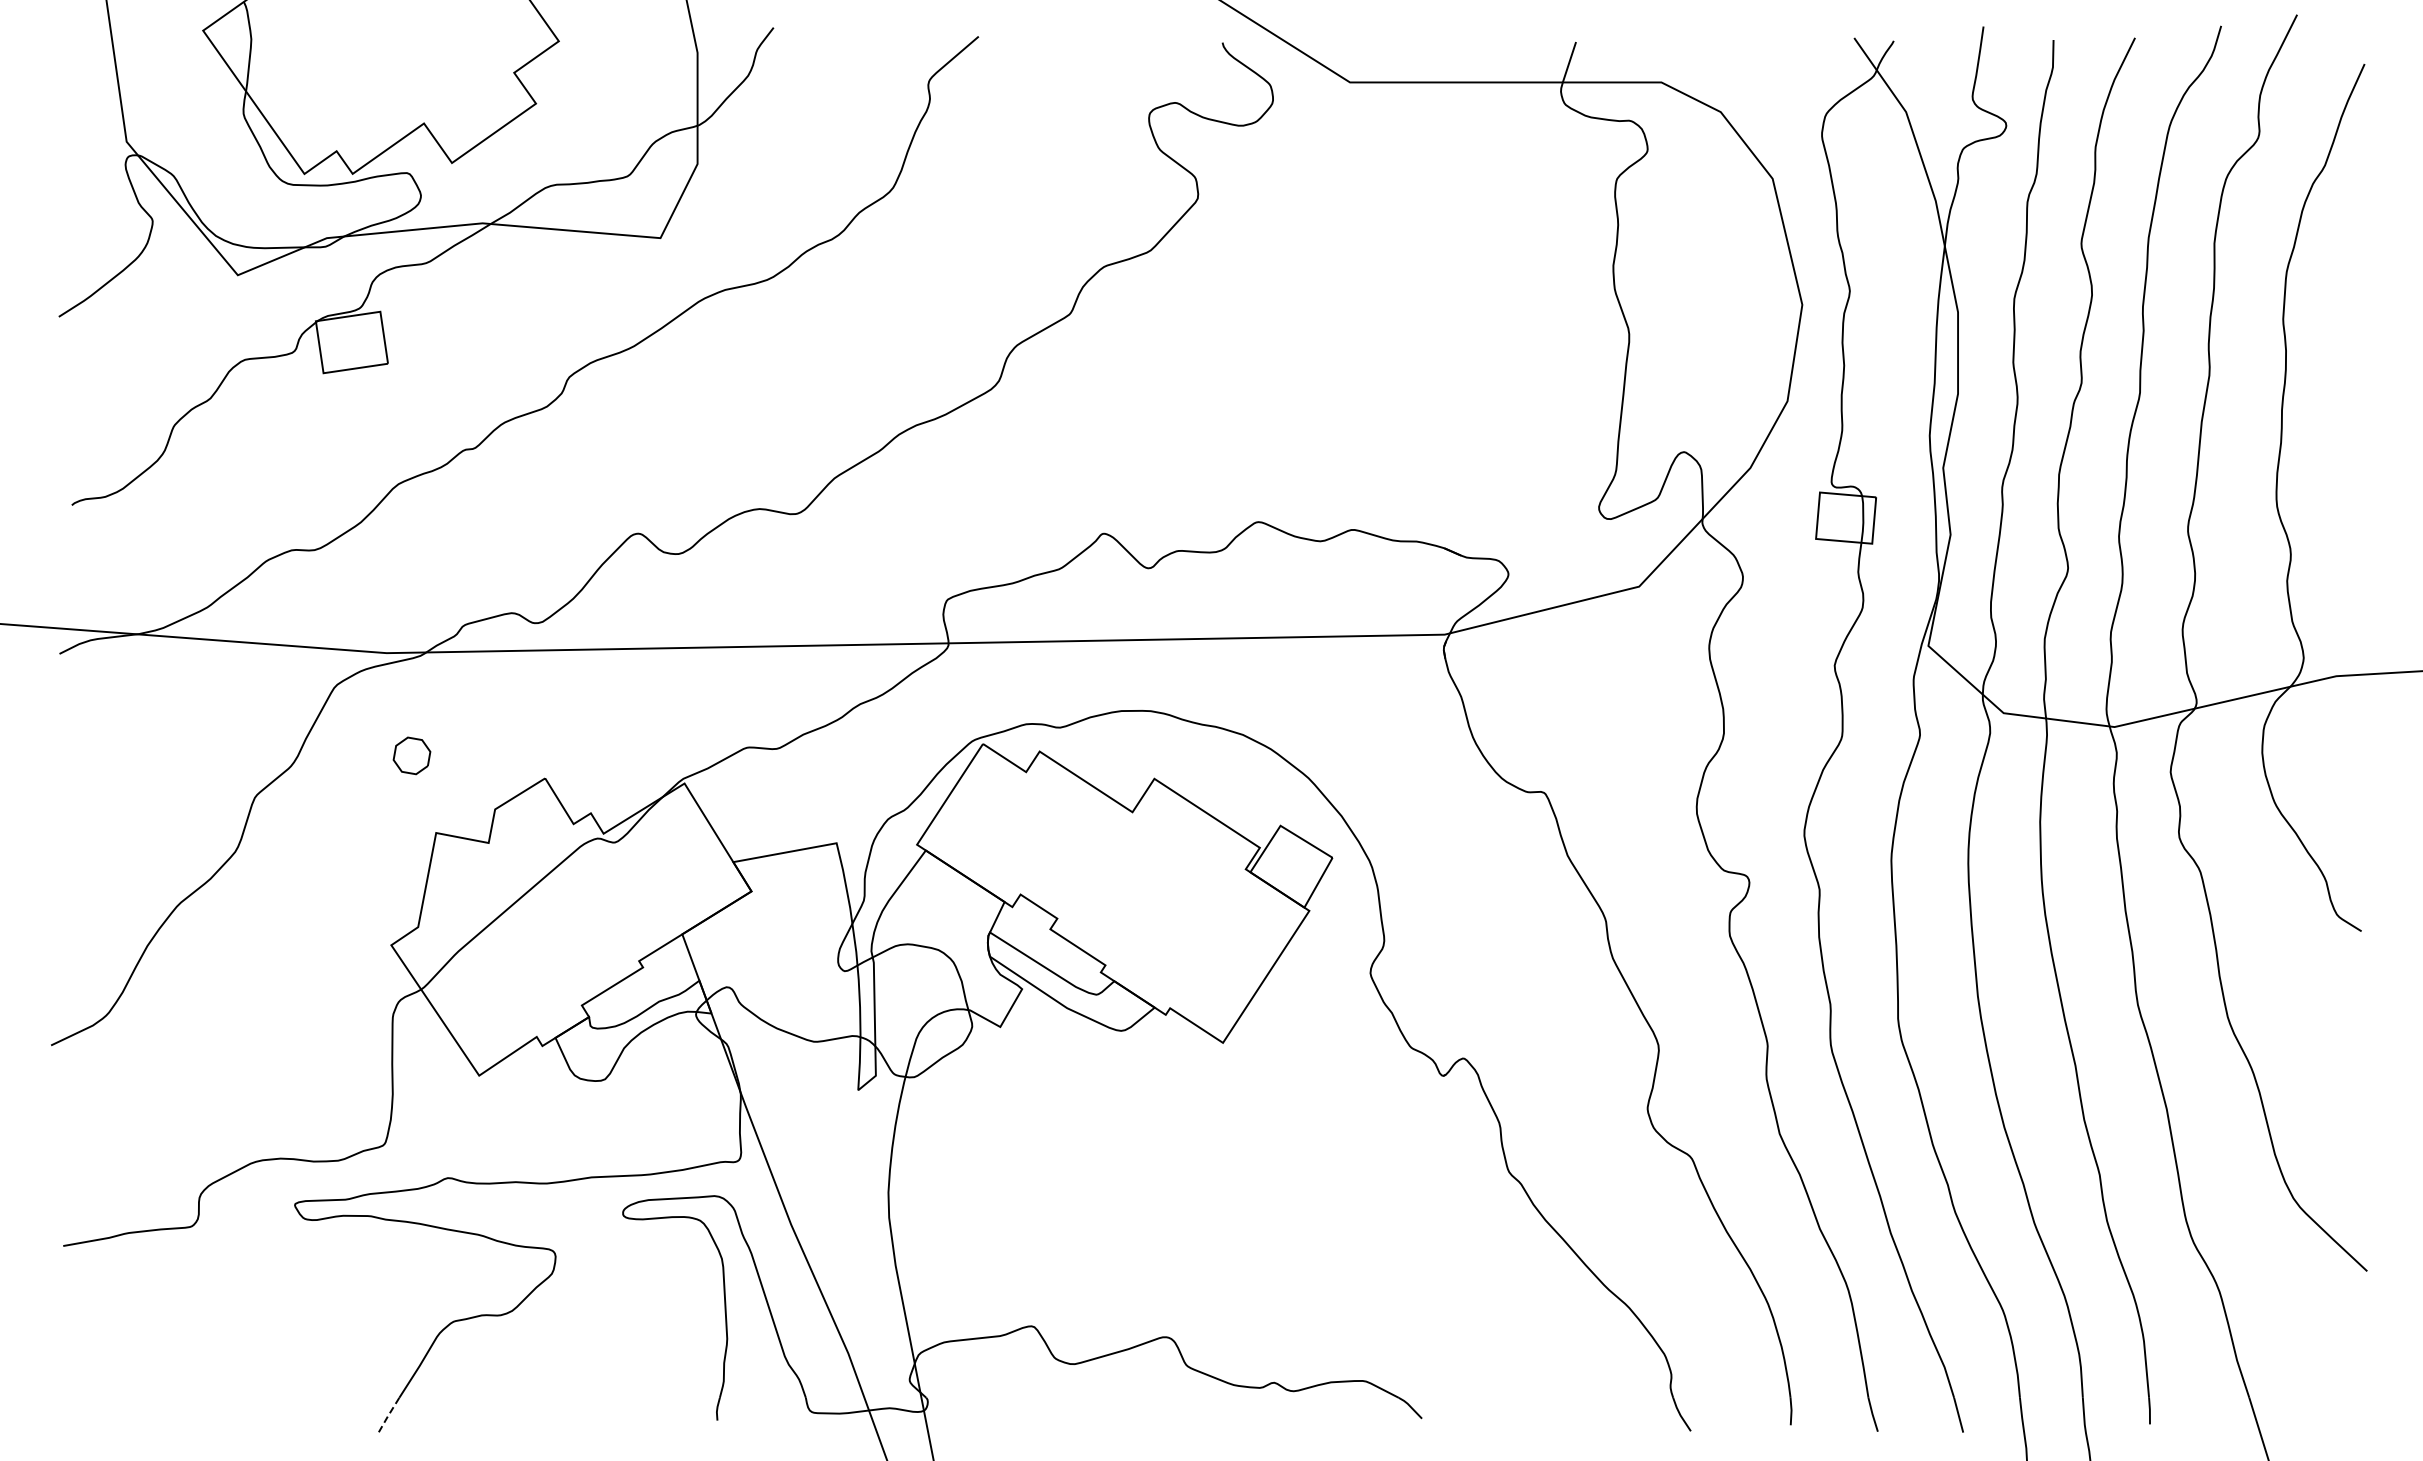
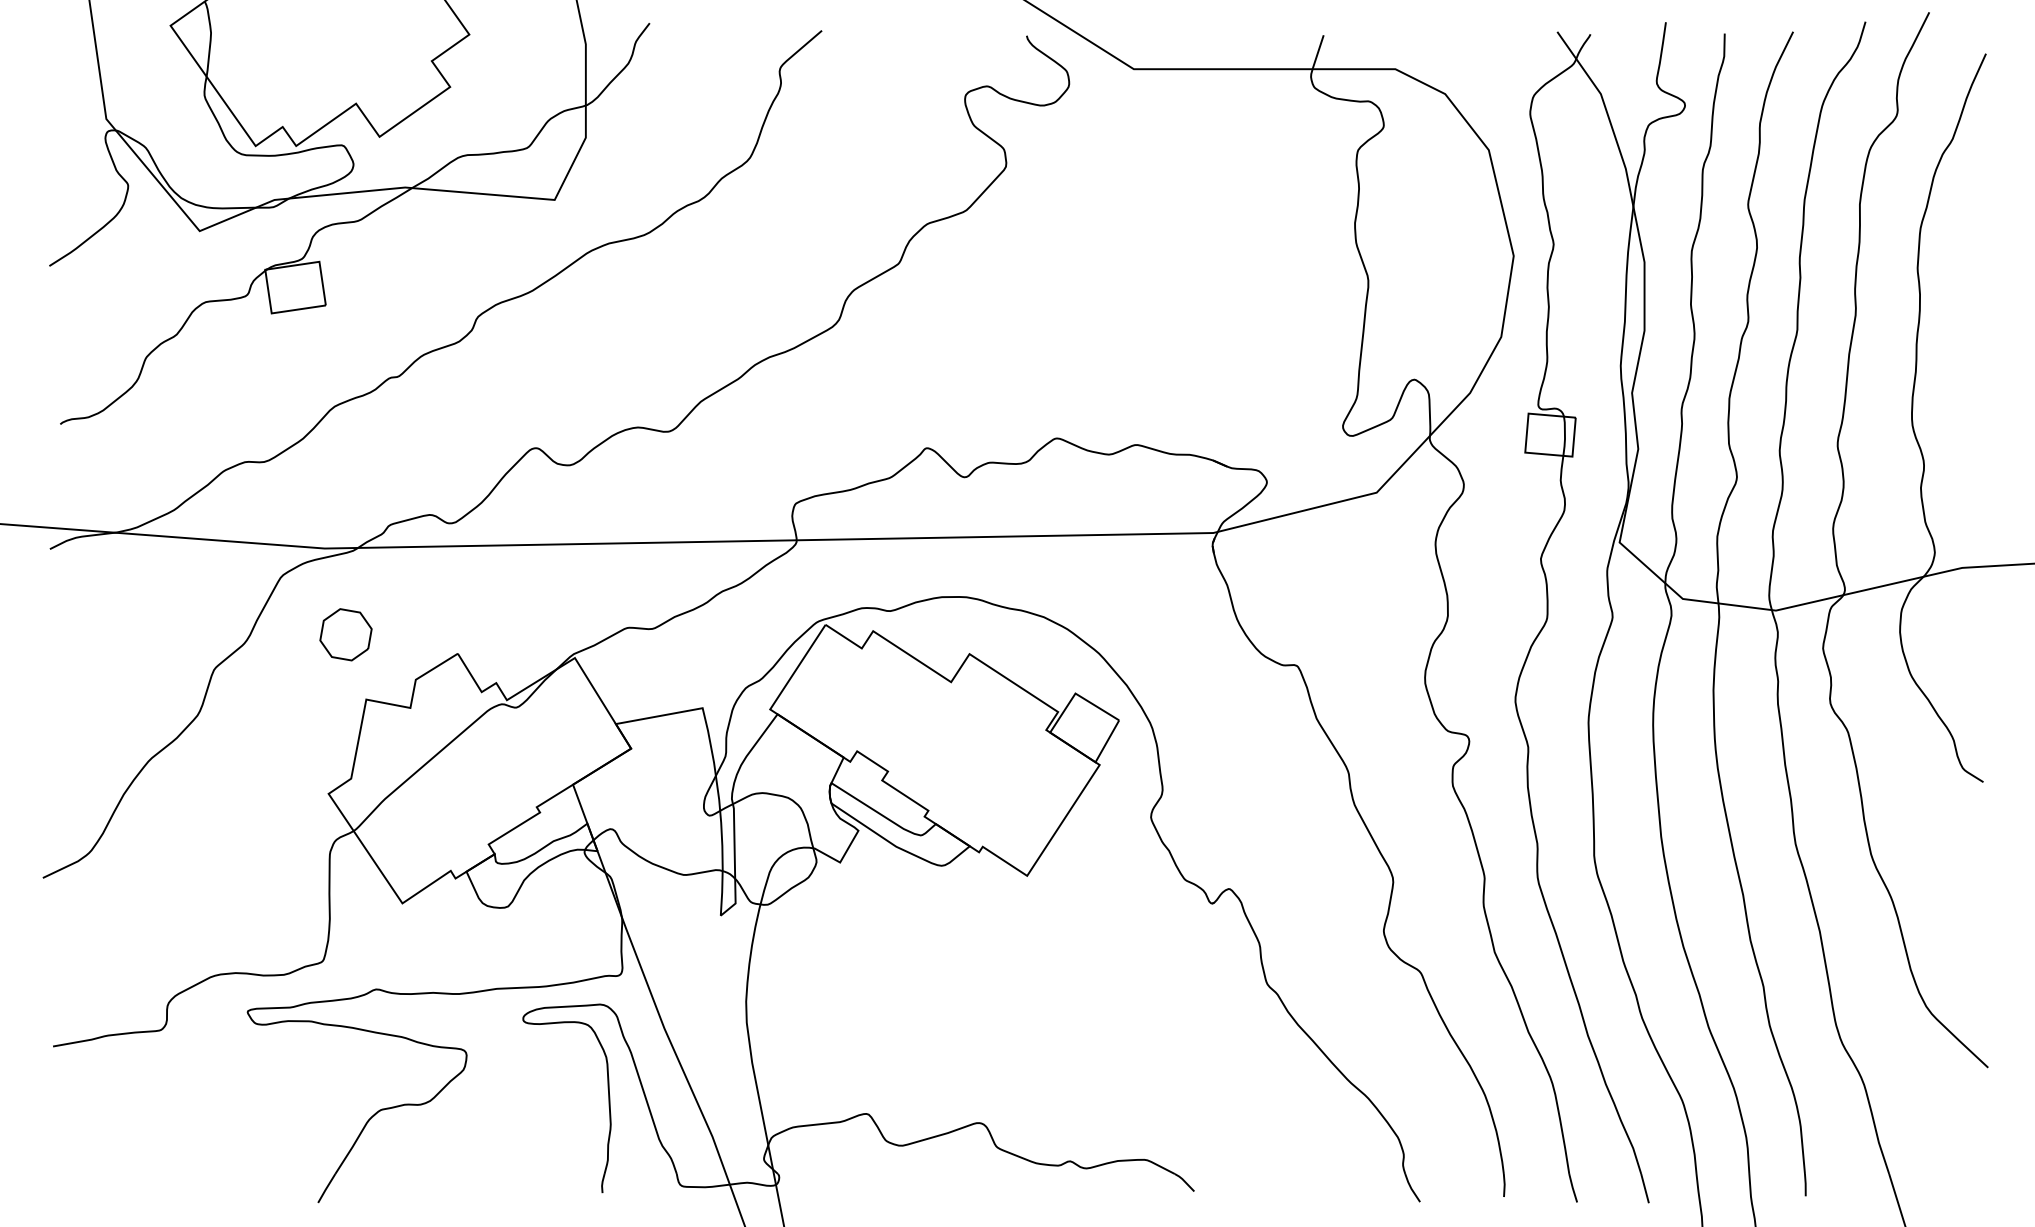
part: (411, 755) -> (345, 634), size x1.67
line: (388, 1415) -> (326, 1188), dashed -> solid

